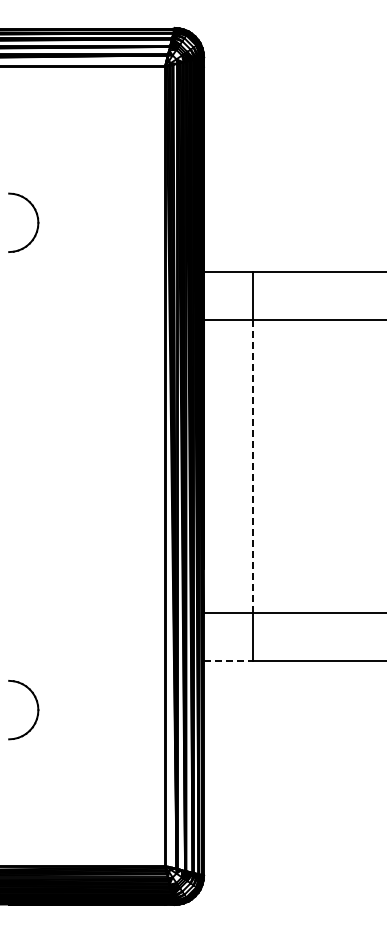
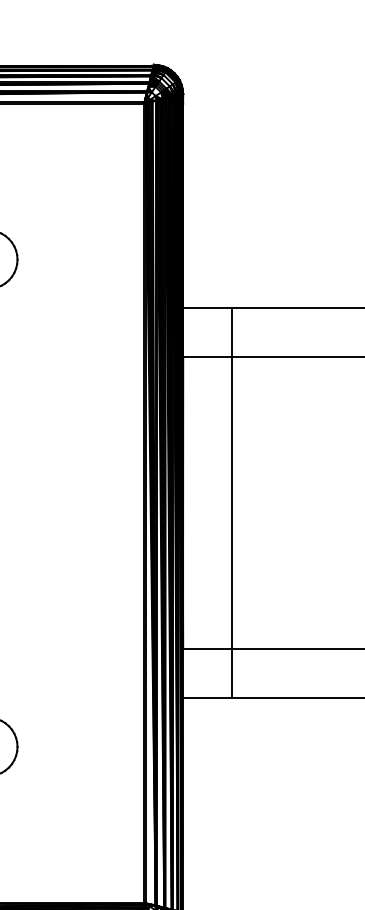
line: (252, 466) -> (231, 503), dashed -> solid
line: (228, 661) -> (207, 698), dashed -> solid

